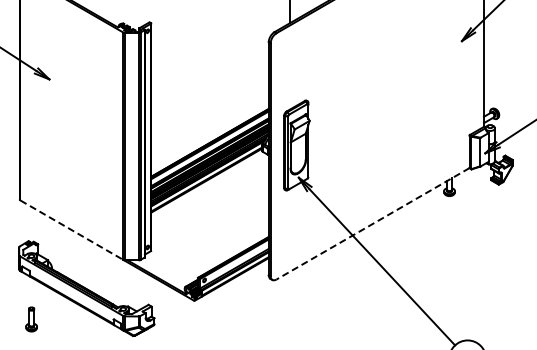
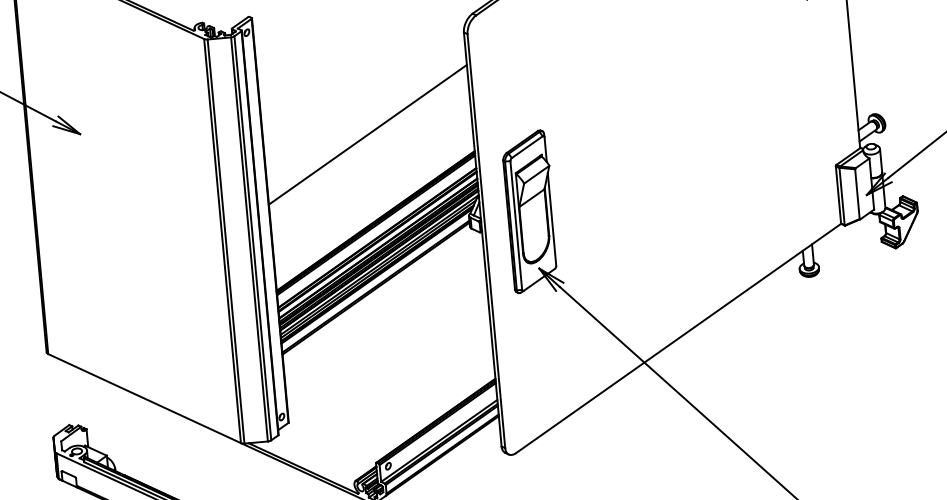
line: (209, 94) -> (367, 135), added
line: (372, 224) -> (677, 339), dashed -> solid
line: (72, 230) -> (145, 398), dashed -> solid

